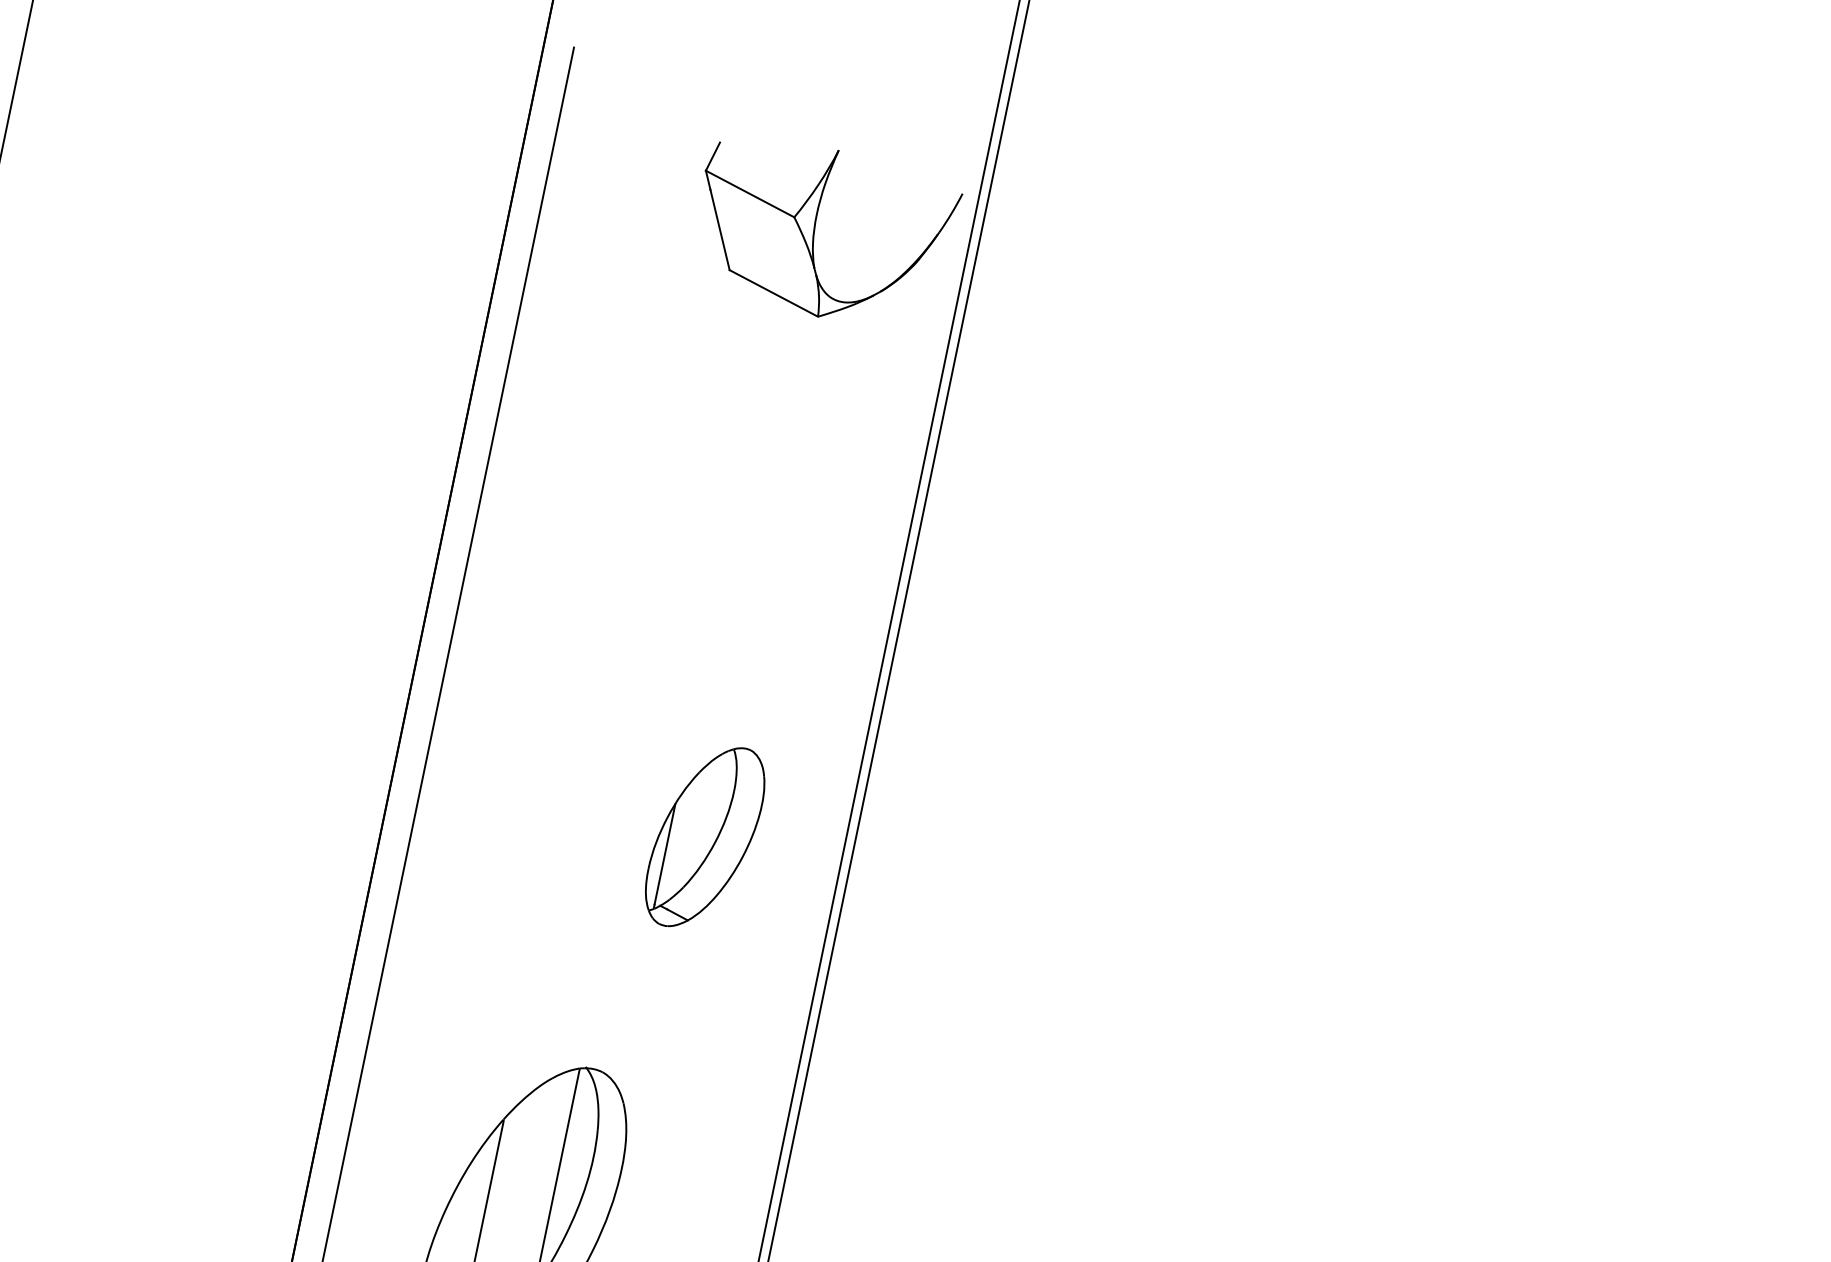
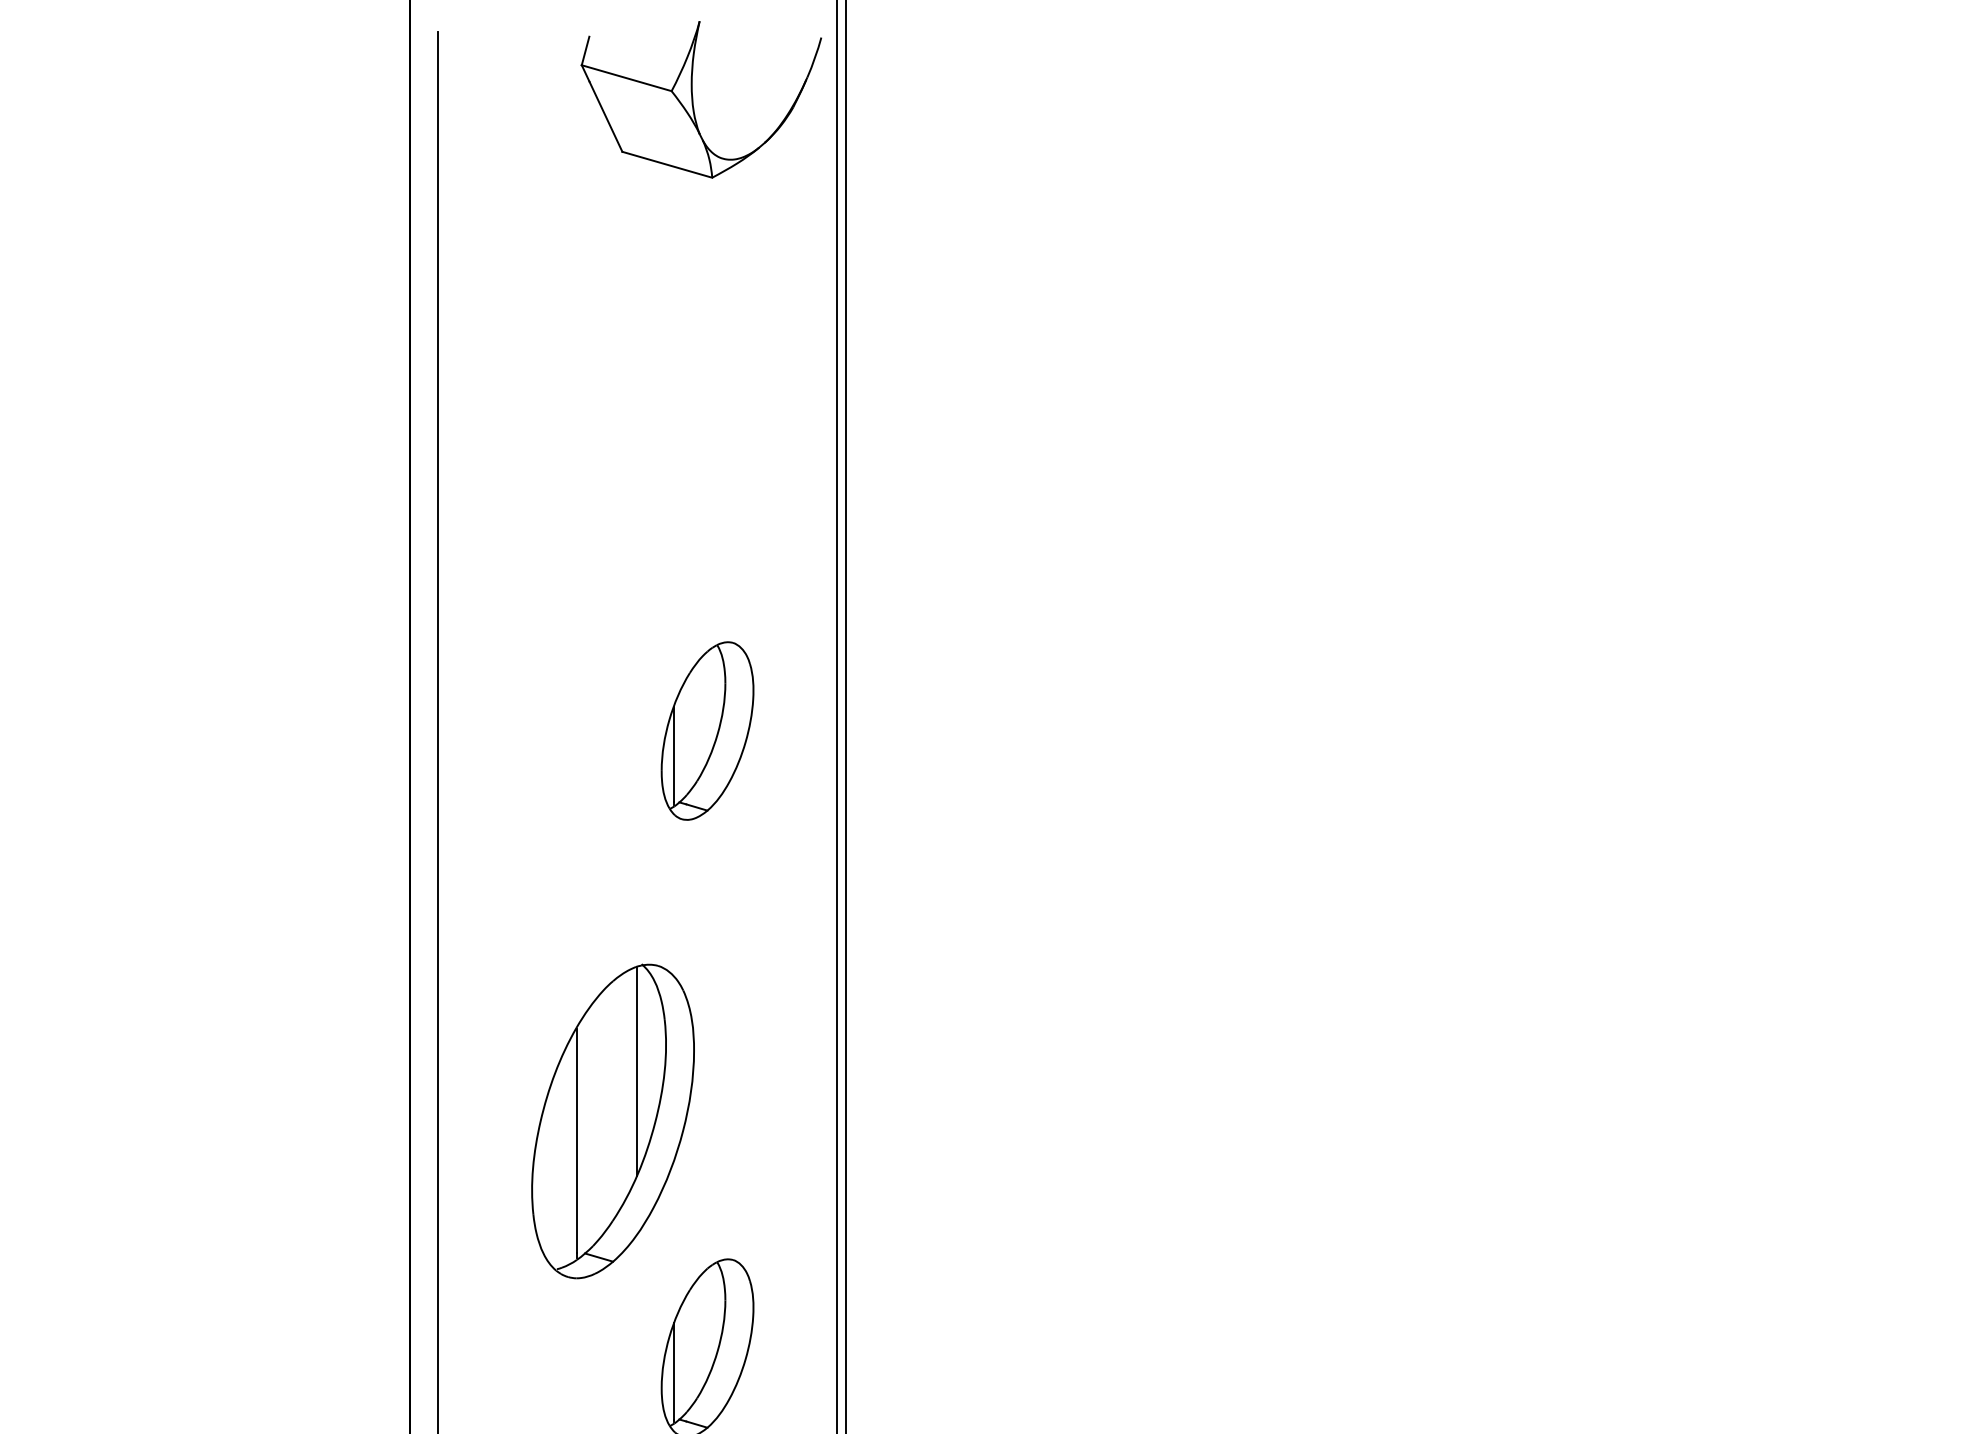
part: (815, 230) -> (693, 99), moved

